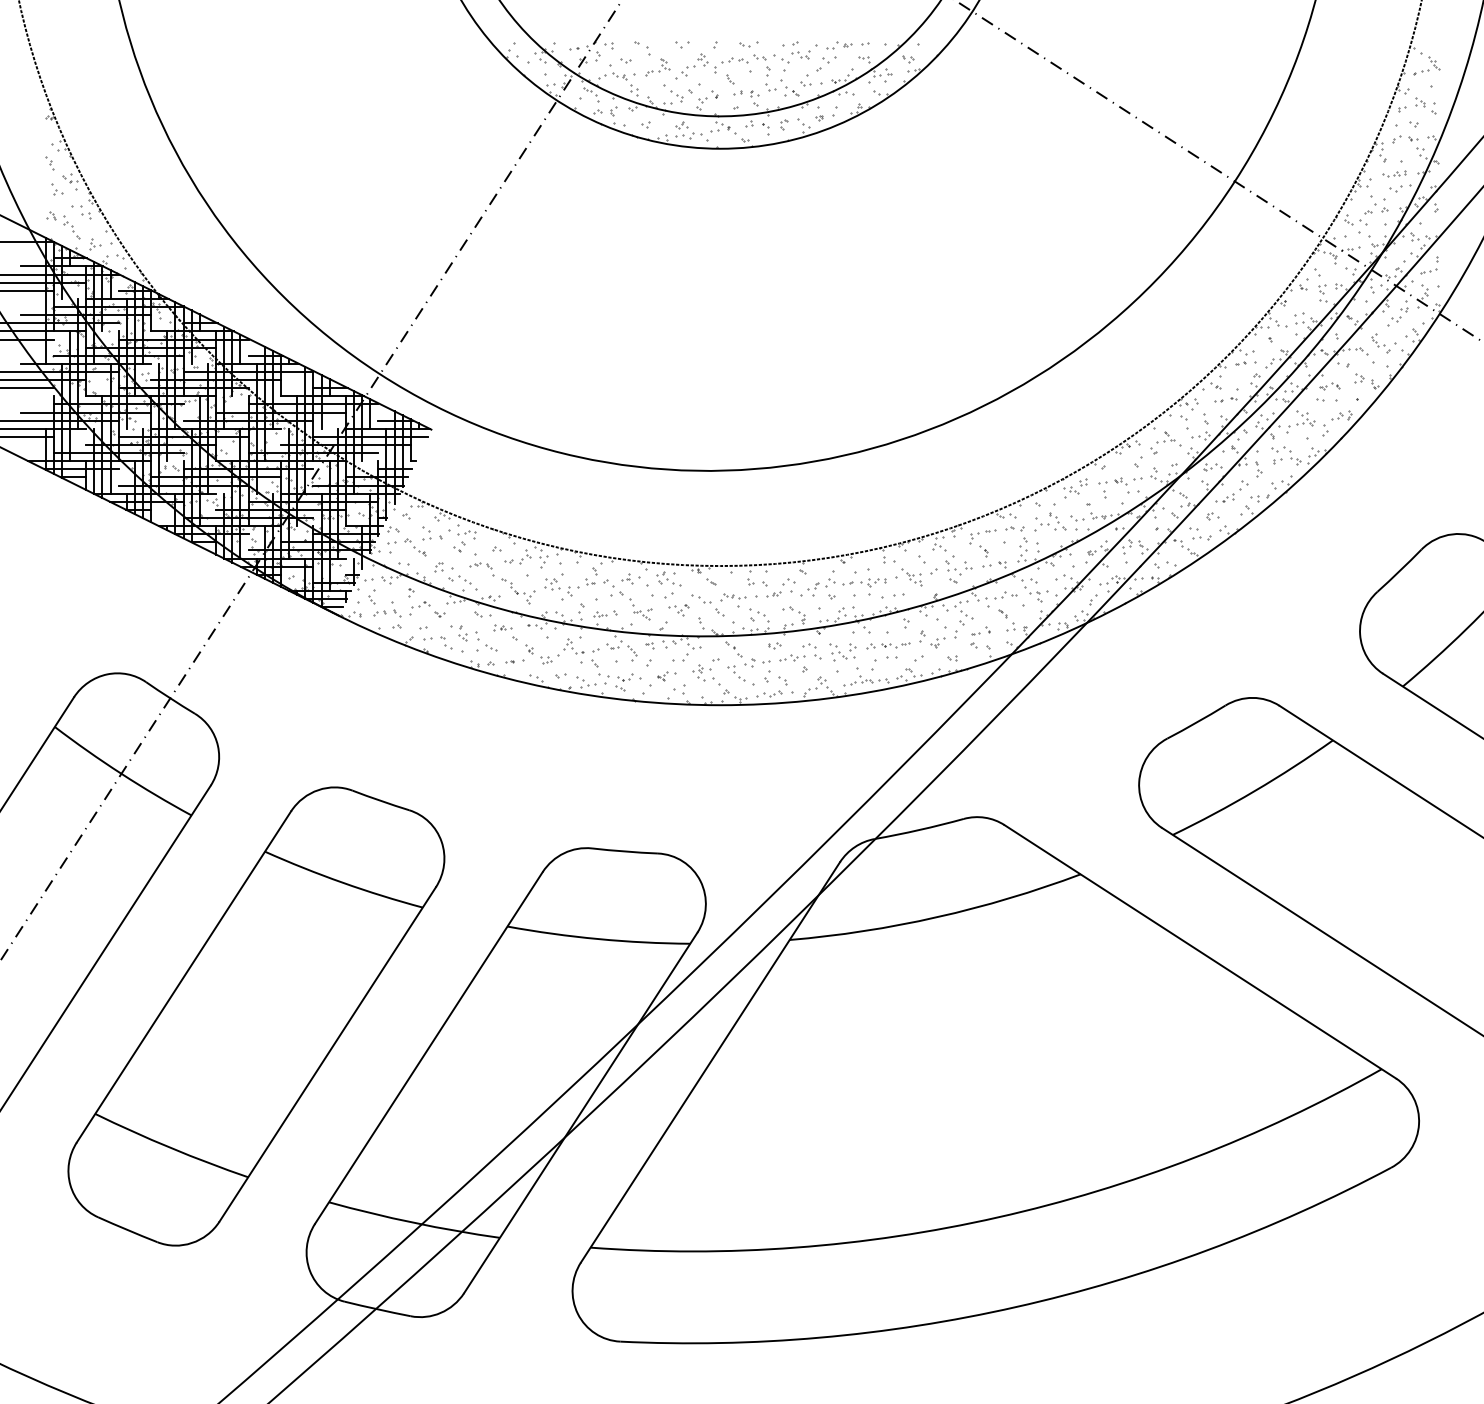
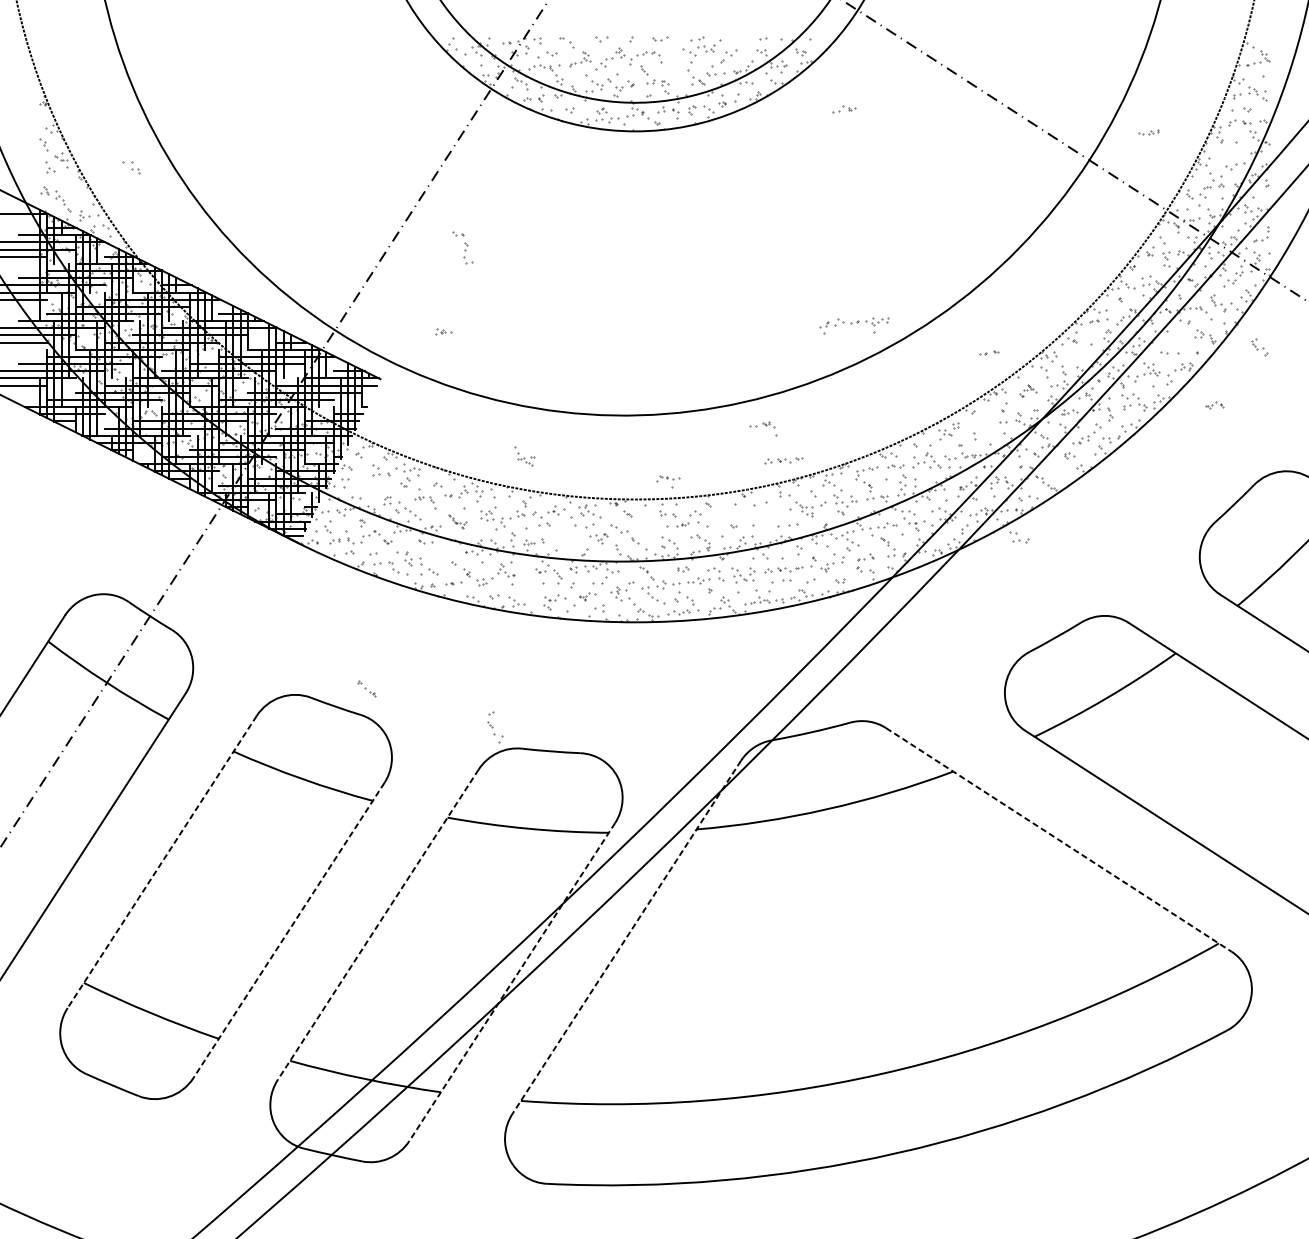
part: (839, 45) -> (844, 109), moved
part: (764, 72) -> (462, 247), moved
part: (1394, 173) -> (1149, 132), moved
part: (81, 212) -> (131, 168), moved
part: (1329, 386) -> (1214, 405), moved
part: (1427, 393) -> (1259, 347), added
part: (1225, 399) -> (989, 352), moved
part: (1165, 442) -> (1028, 390), size x0.6
part: (1113, 485) -> (762, 428), moved
part: (888, 521) -> (783, 460), added
part: (1200, 533) -> (1019, 537), moved
part: (415, 547) -> (366, 688), moved
part: (846, 587) -> (853, 326), moved
part: (518, 591) -> (457, 522), size x0.6
part: (733, 600) -> (668, 481), moved
part: (640, 609) -> (524, 456), moved
part: (502, 627) -> (443, 331), moved
part: (600, 666) -> (495, 727), moved
line: (1200, 952) -> (1059, 840), solid -> dashed
line: (183, 977) -> (161, 862), solid -> dashed
line: (428, 1048) -> (377, 925), solid -> dashed
line: (327, 1054) -> (288, 930), solid -> dashed
line: (710, 1062) -> (626, 937), solid -> dashed
line: (580, 1112) -> (512, 981), solid -> dashed

